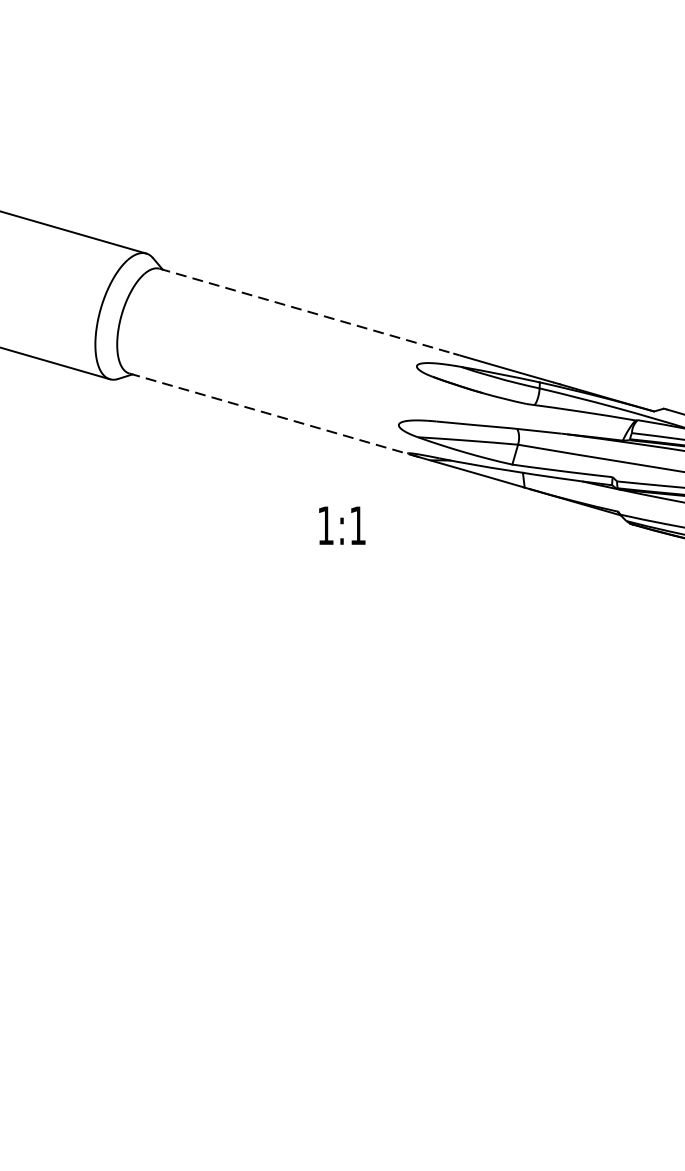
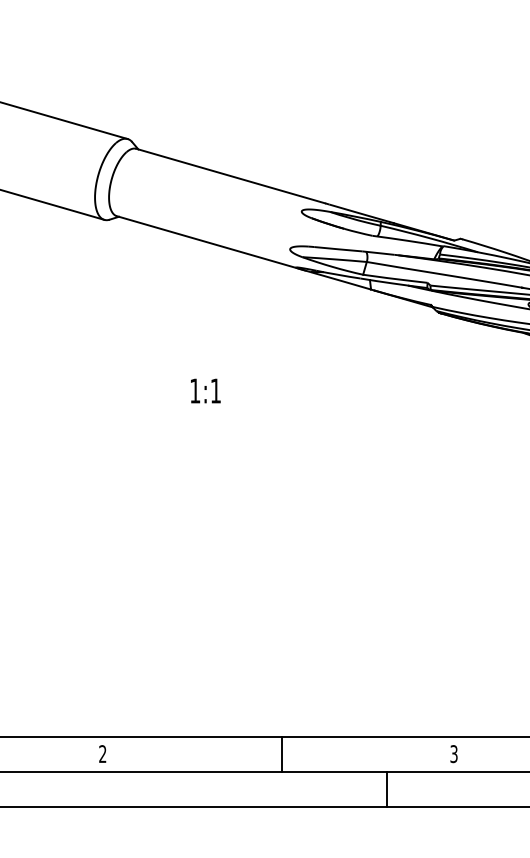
line: (307, 311) -> (231, 176), dashed -> solid
line: (276, 415) -> (211, 243), dashed -> solid
text: (341, 524) -> (205, 390), moved

